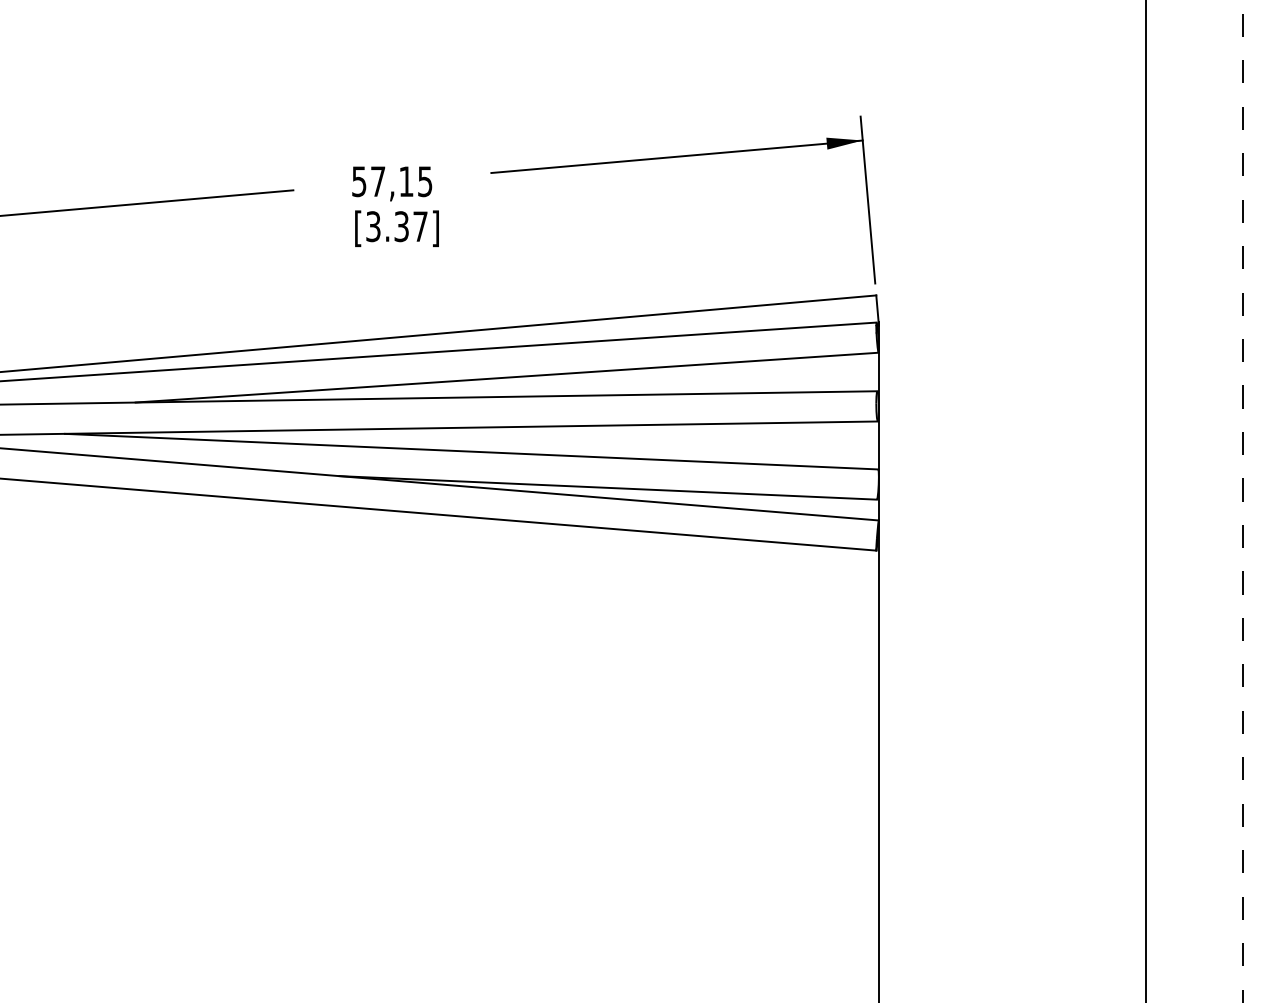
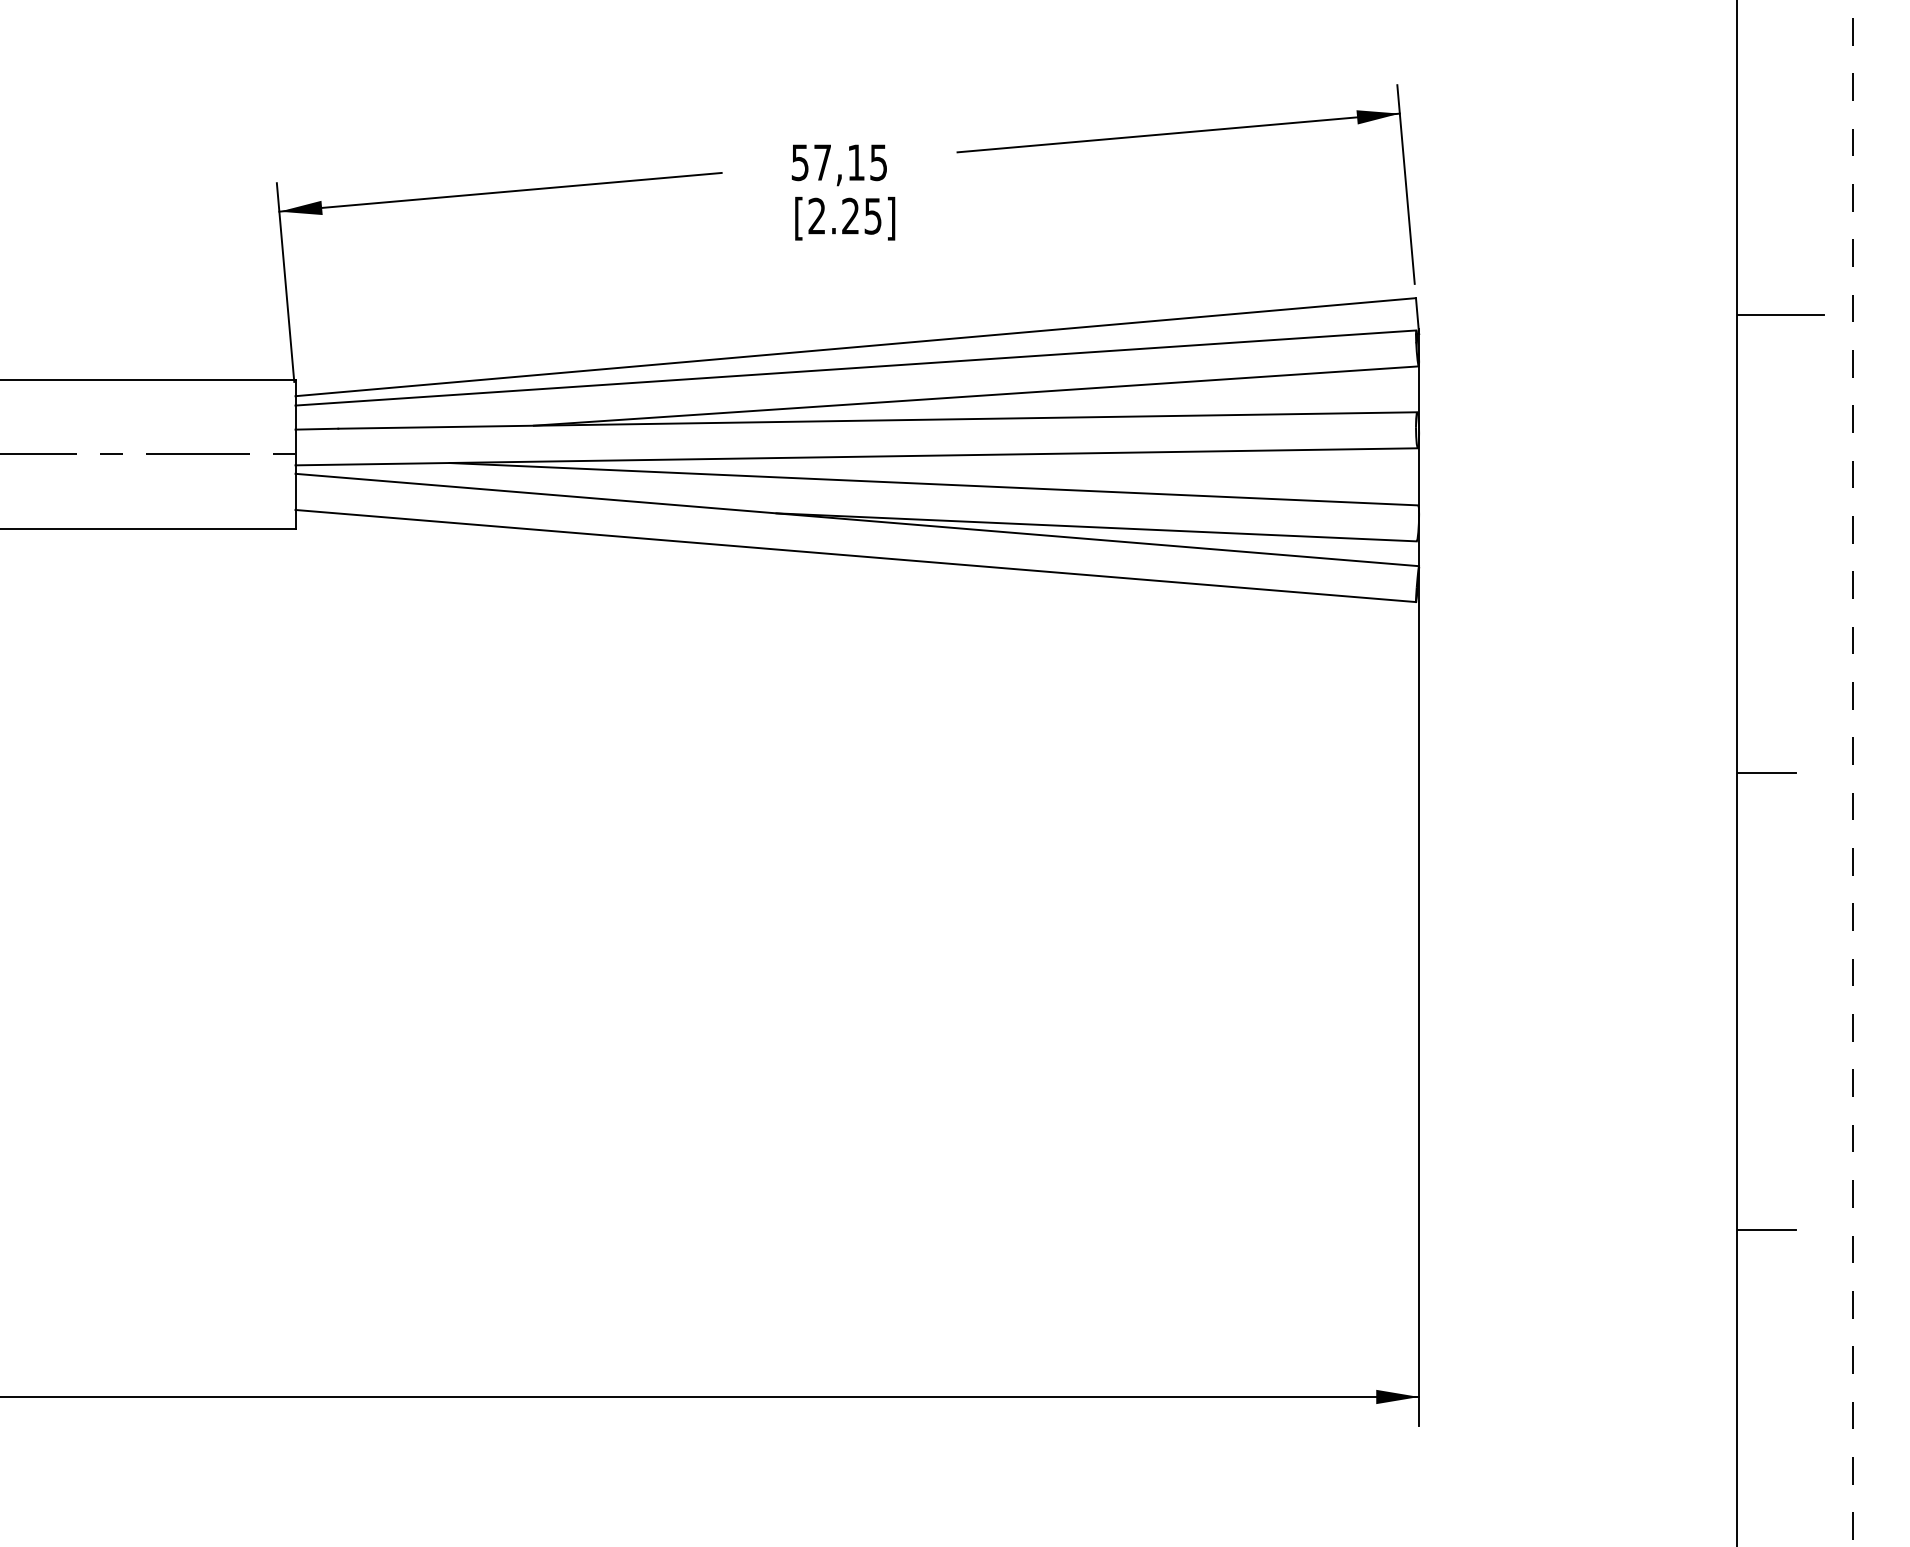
text: (396, 226) -> (844, 216), [3.37] -> [2.25]
line: (1183, 310) -> (1781, 315), added
line: (1170, 693) -> (1766, 772), added

